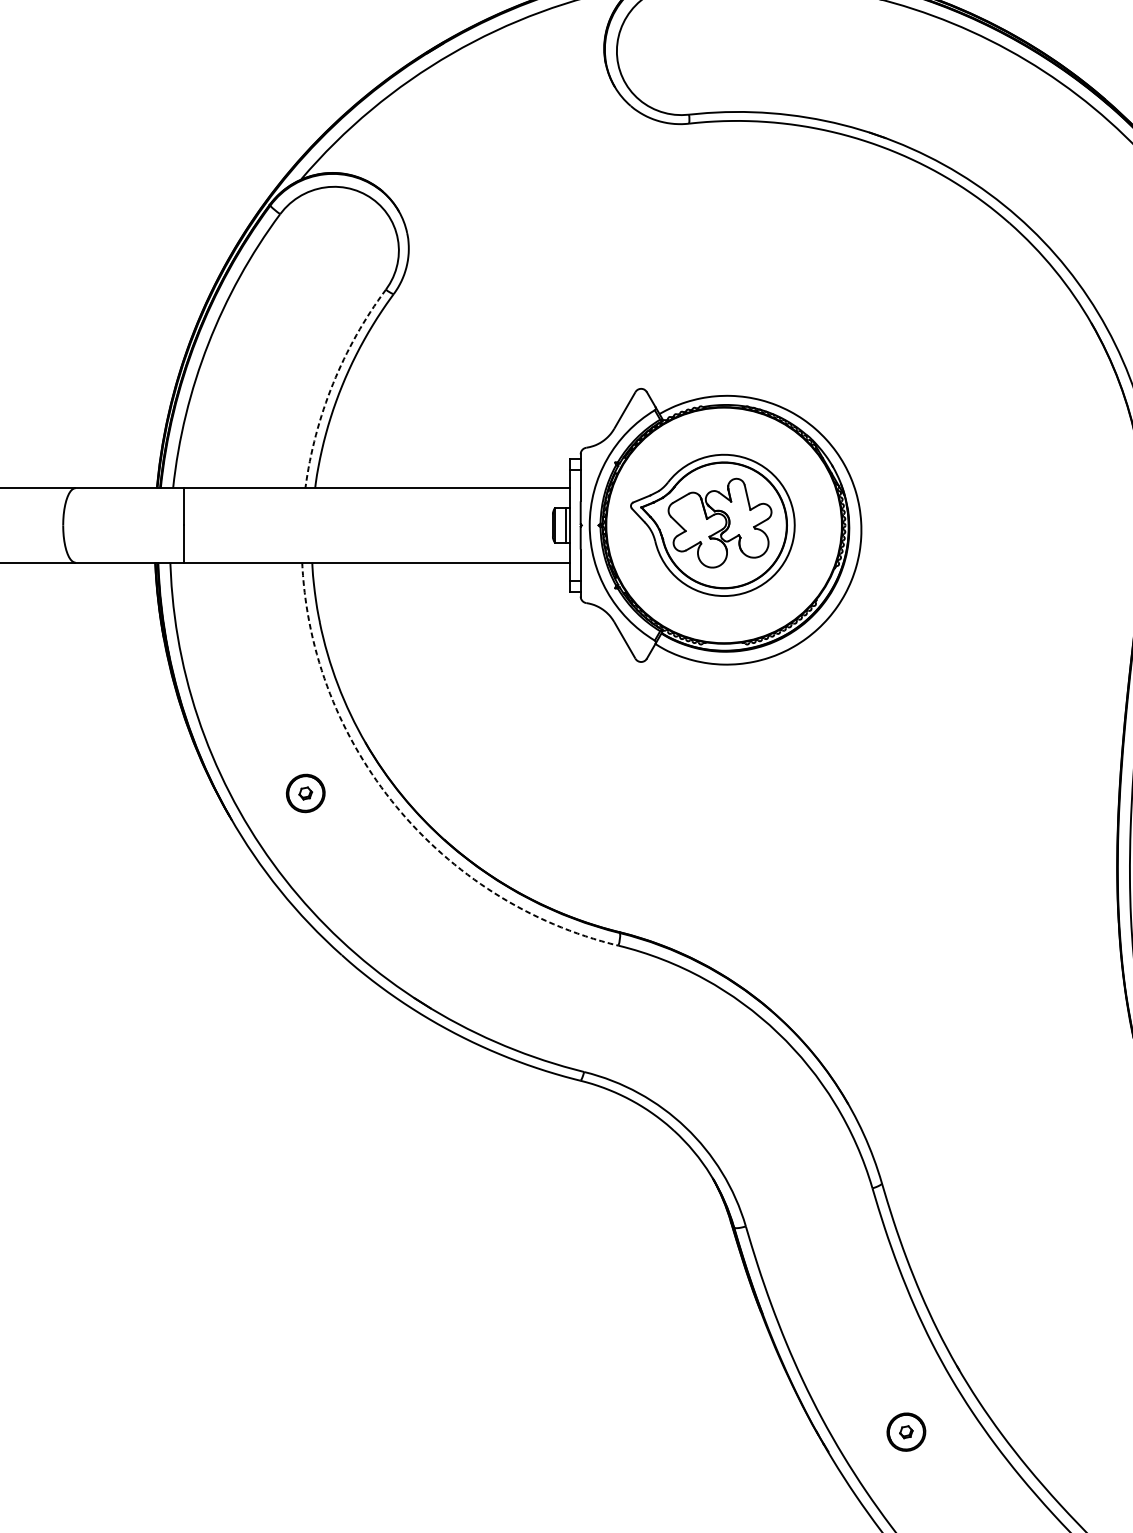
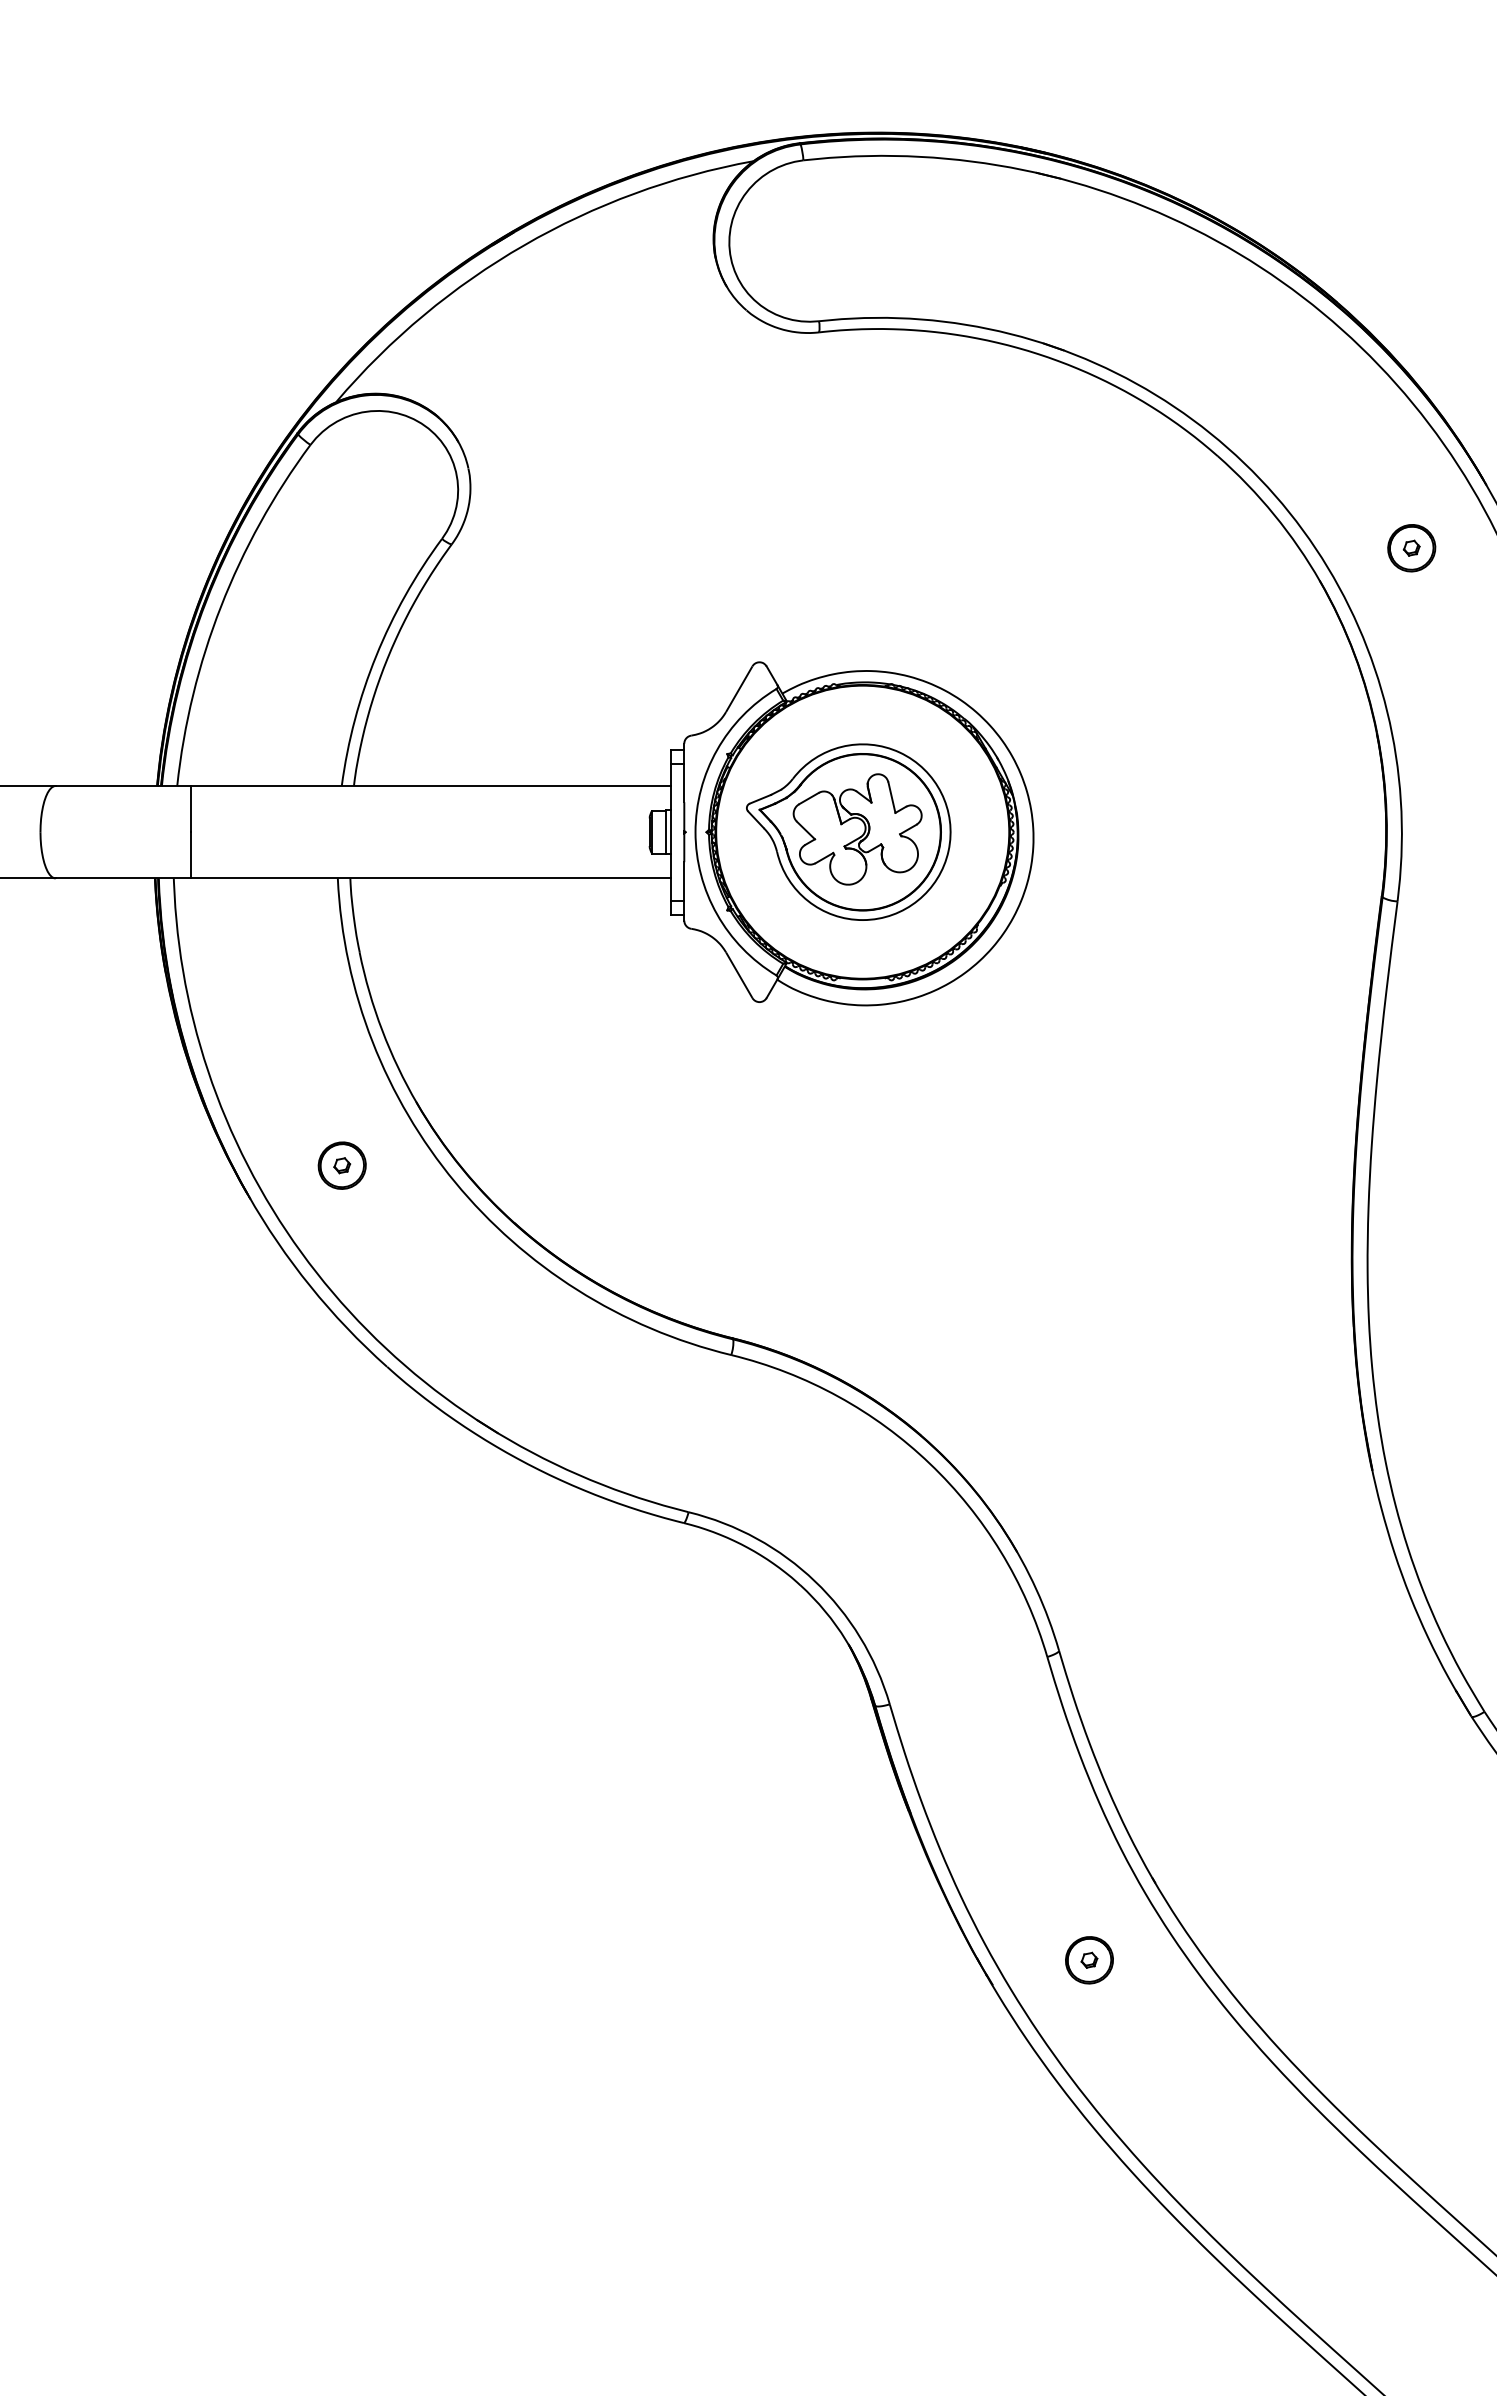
arc: (333, 384) -> (376, 656), dashed -> solid
arc: (396, 806) -> (455, 1182), dashed -> solid

